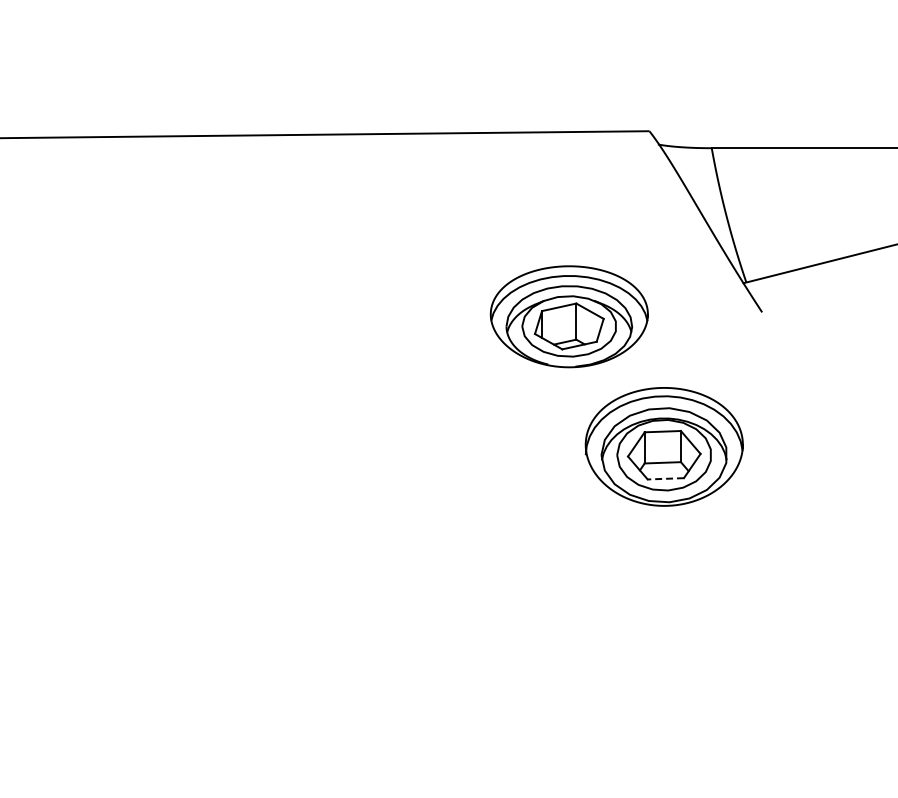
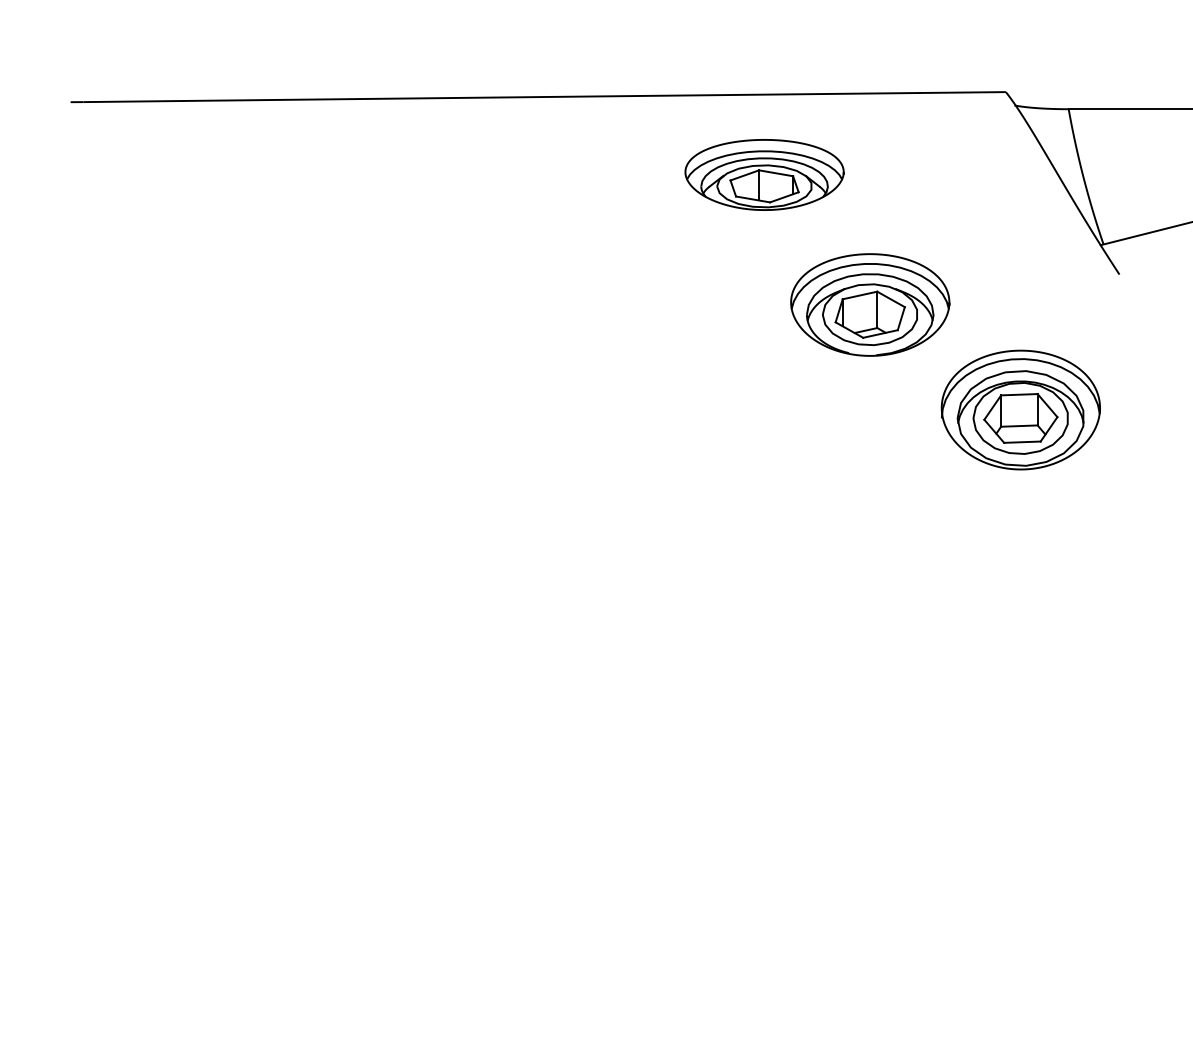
part: (409, 213) -> (764, 174), added
part: (569, 316) -> (870, 304), moved
line: (664, 479) -> (1021, 442), dashed -> solid

